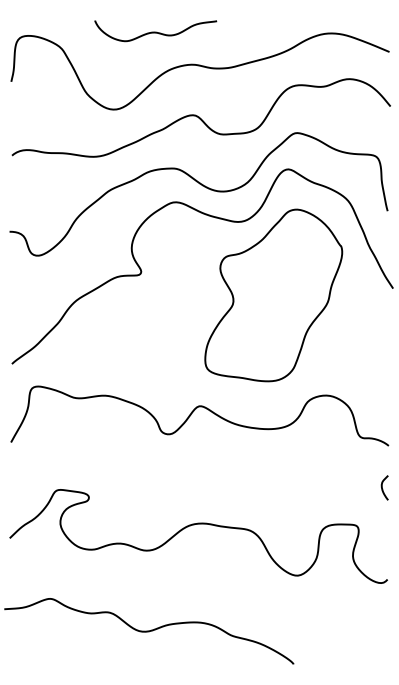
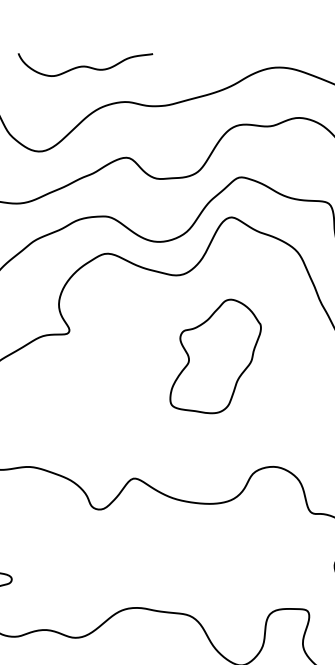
part: (273, 295) -> (215, 356), size x0.6

